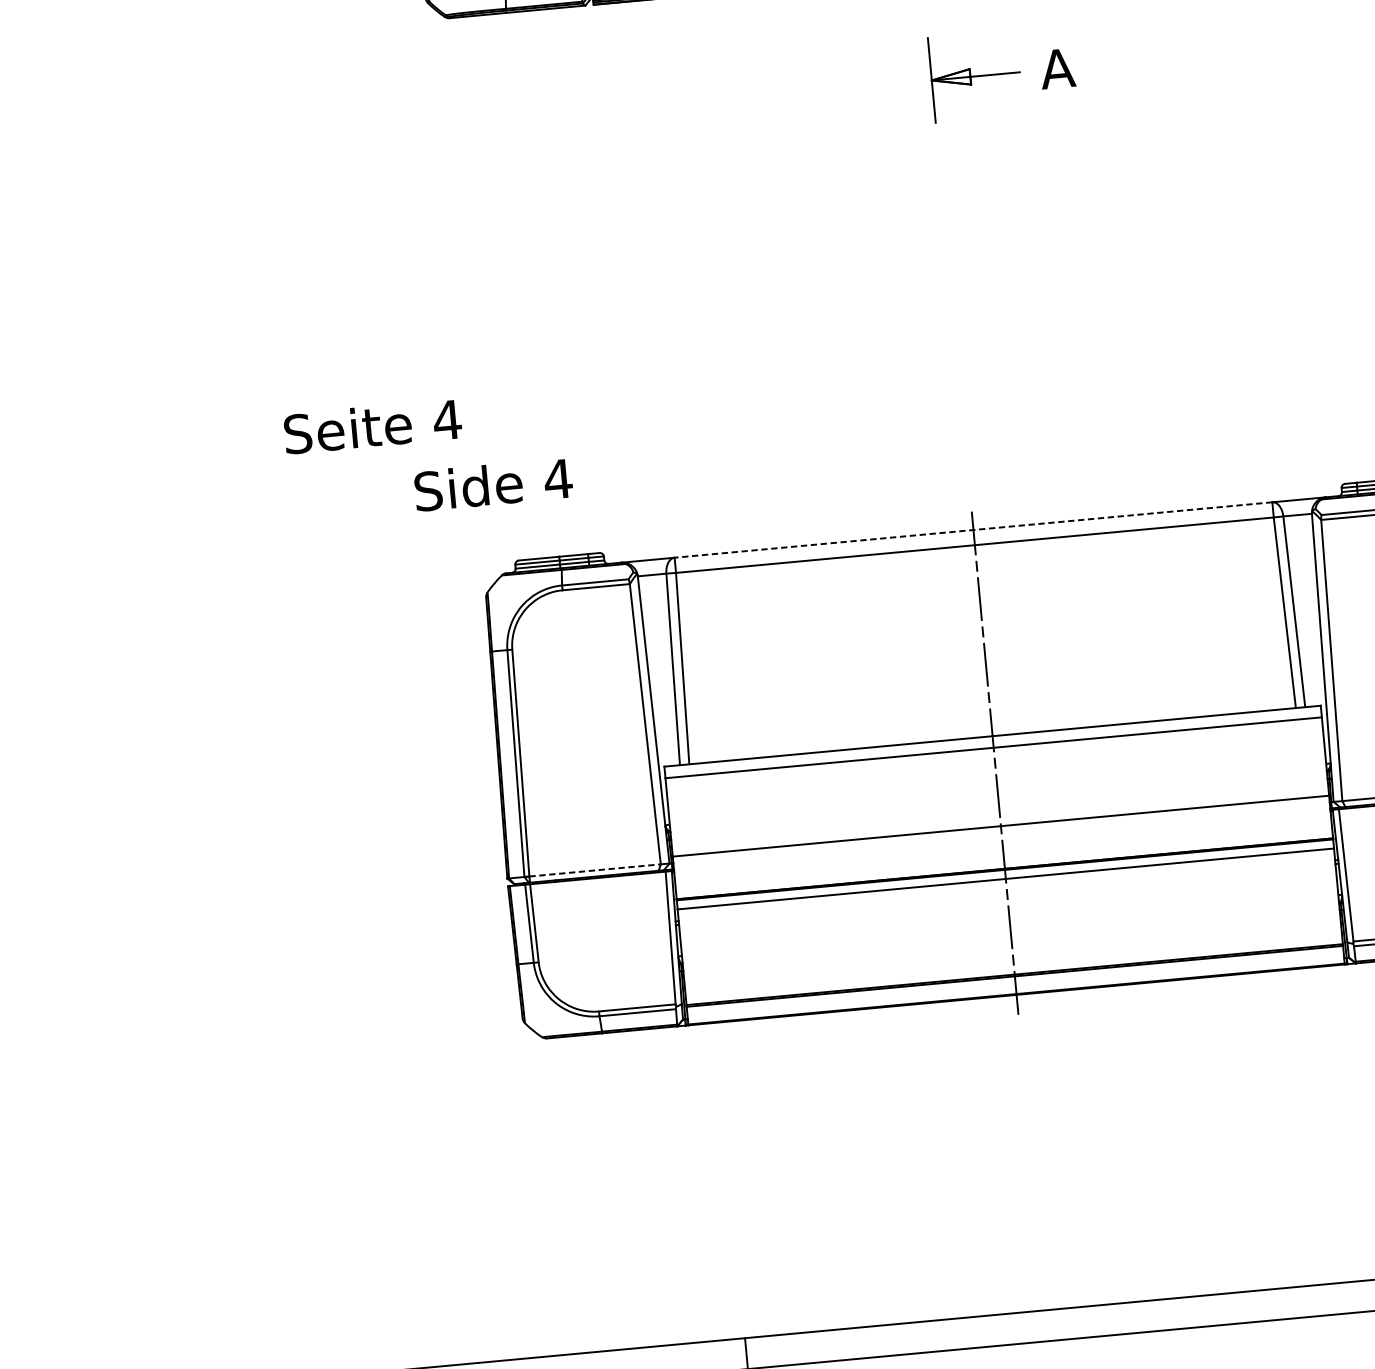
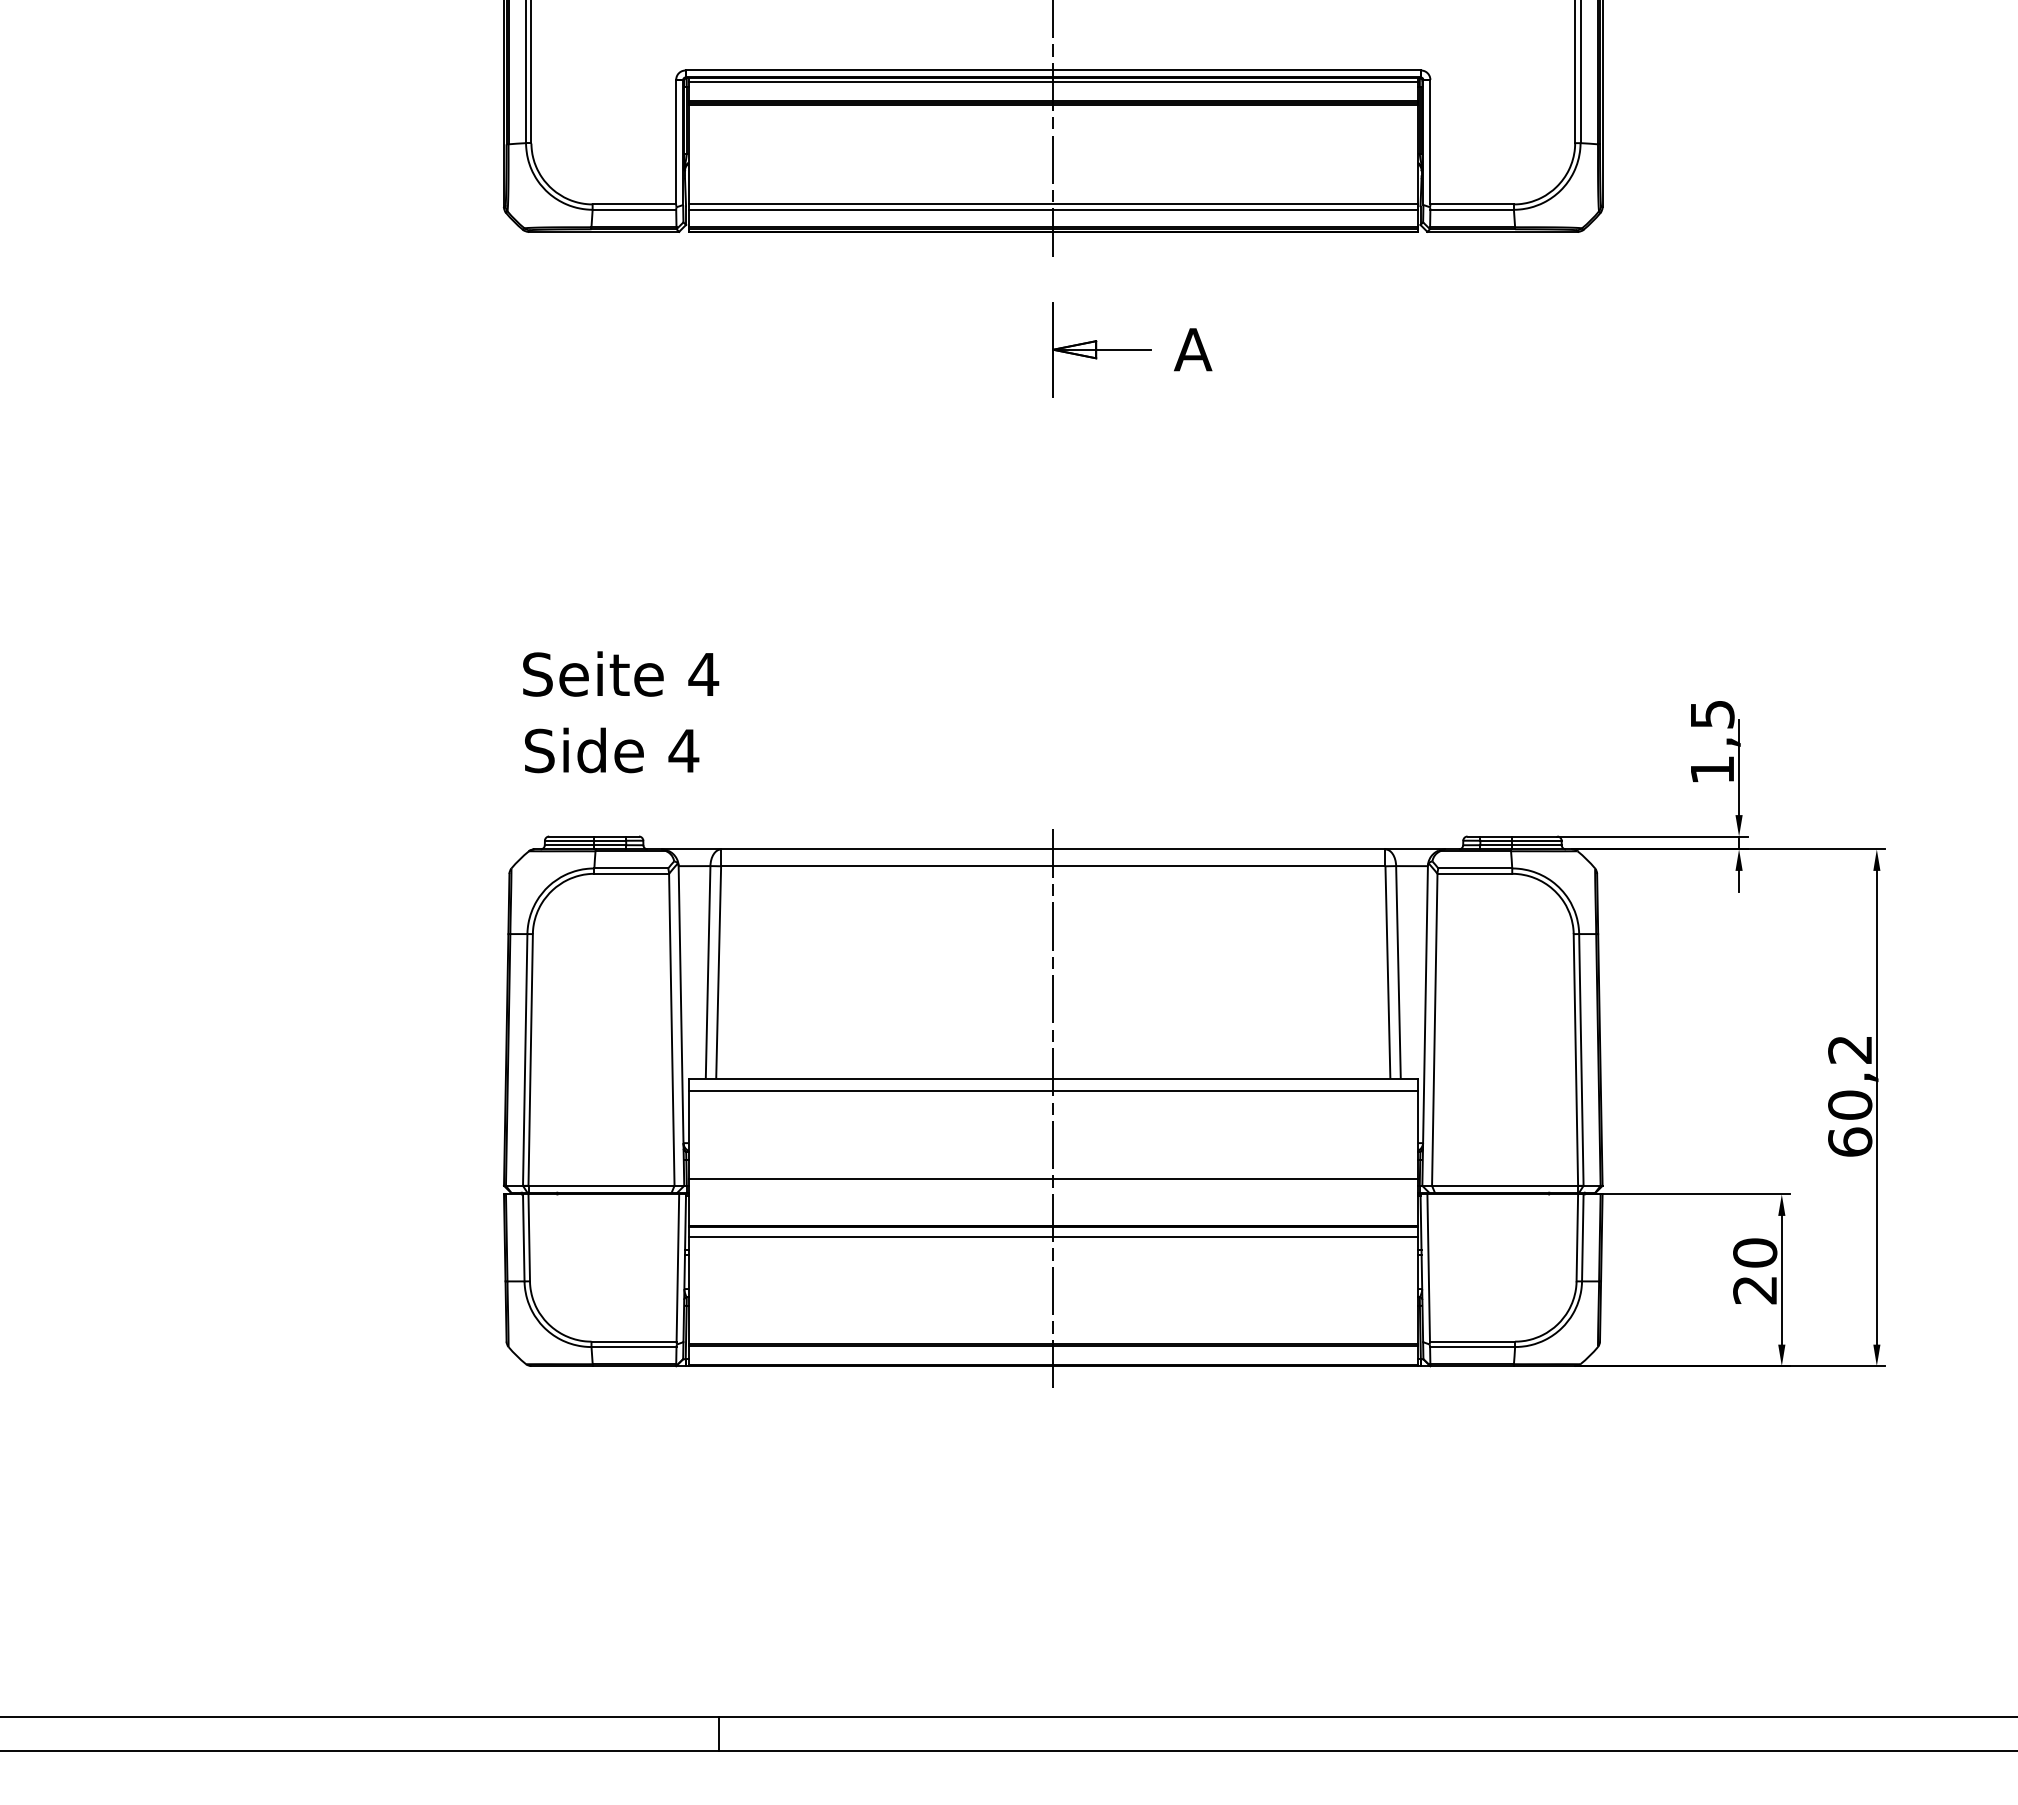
text: (373, 426) -> (621, 673), moved
text: (493, 484) -> (612, 750), moved
line: (972, 530) -> (1052, 849), dashed -> solid
line: (595, 870) -> (602, 1185), dashed -> solid

